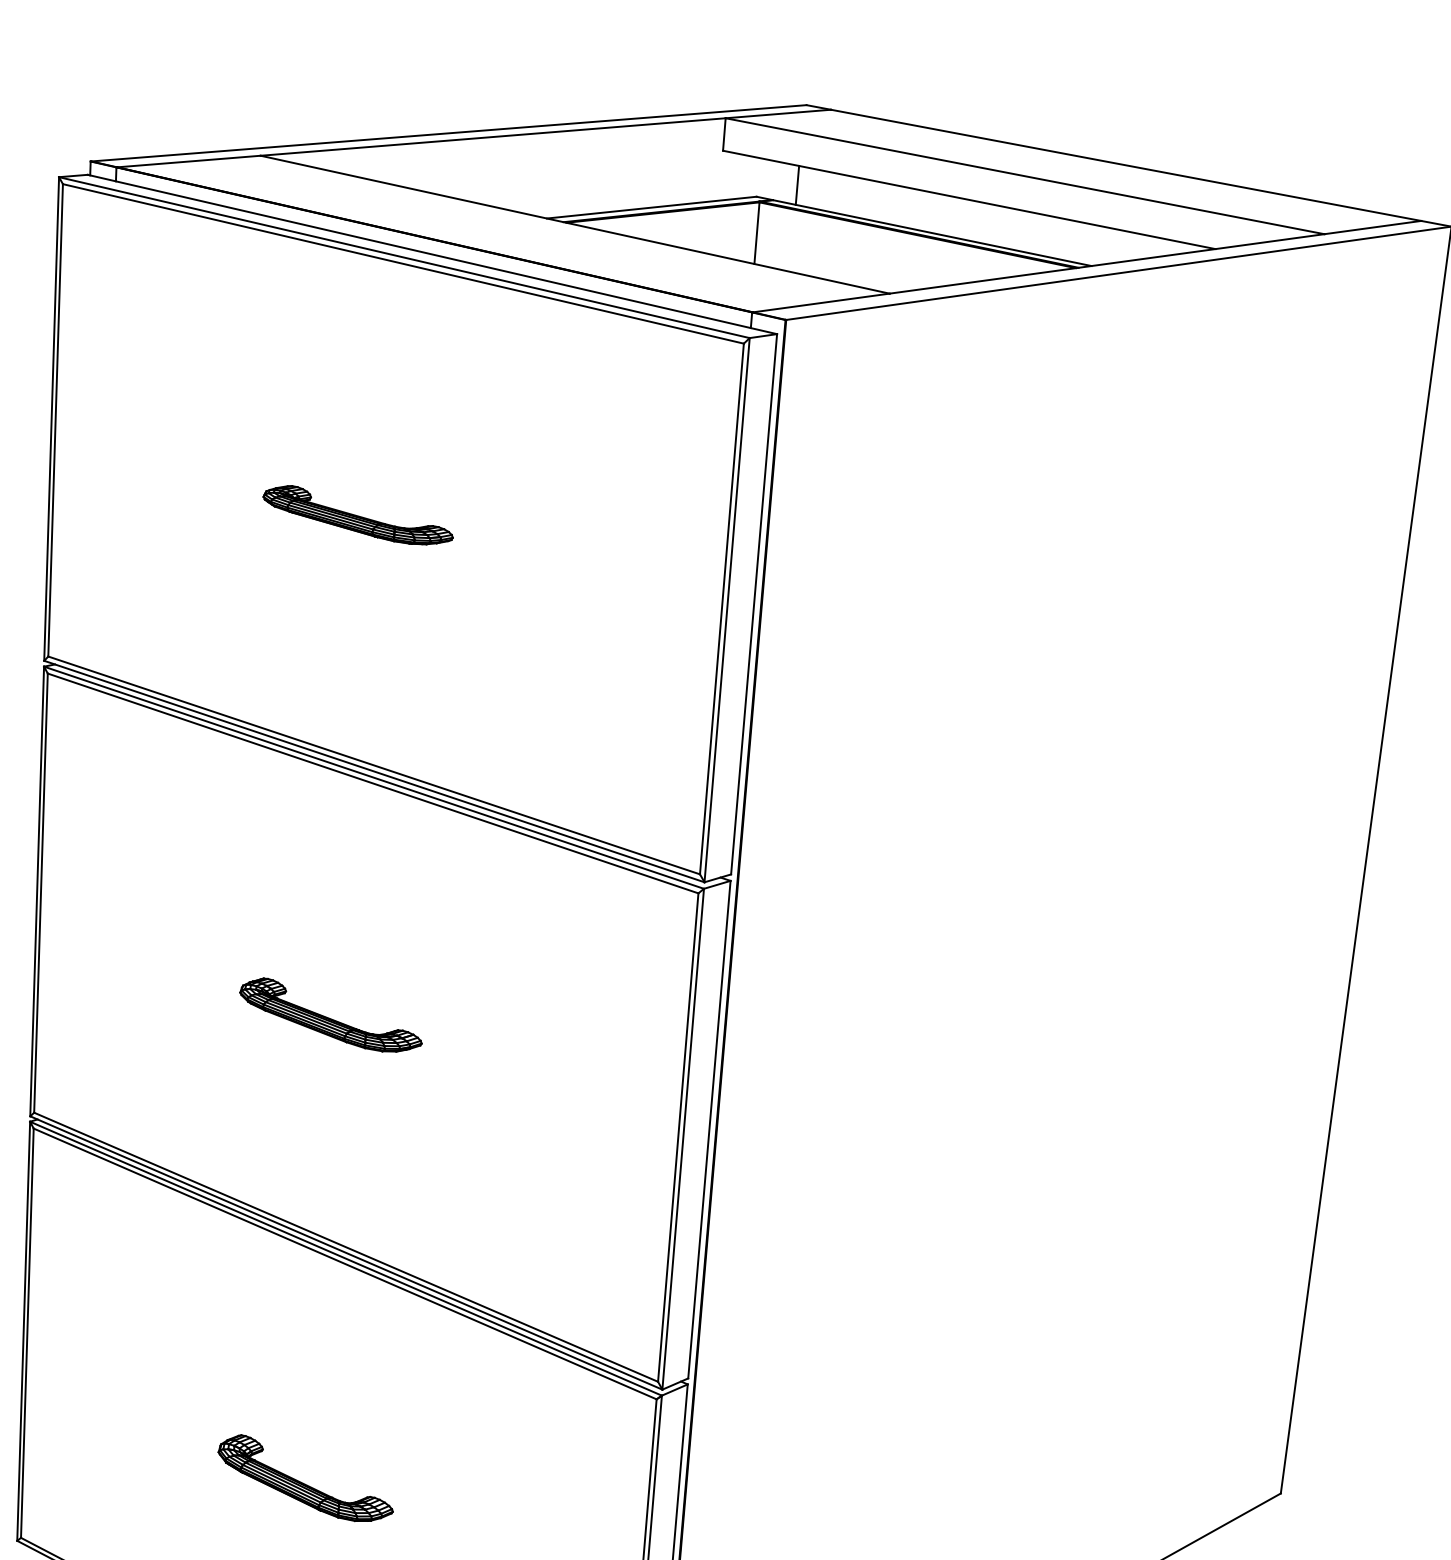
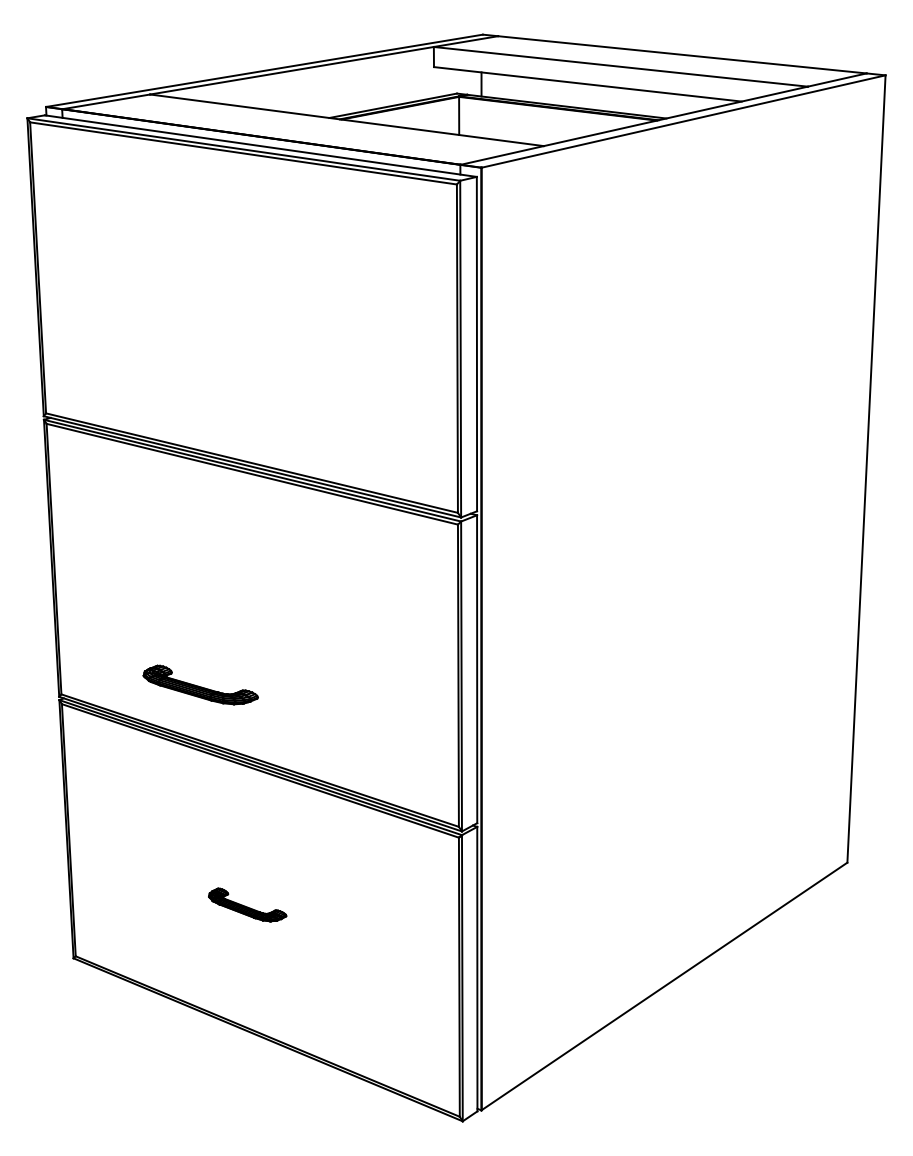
part: (357, 513) -> (228, 309), removed
part: (330, 1014) -> (200, 684), moved
part: (305, 1477) -> (247, 904), size x0.7

